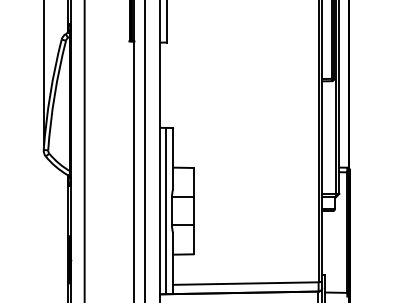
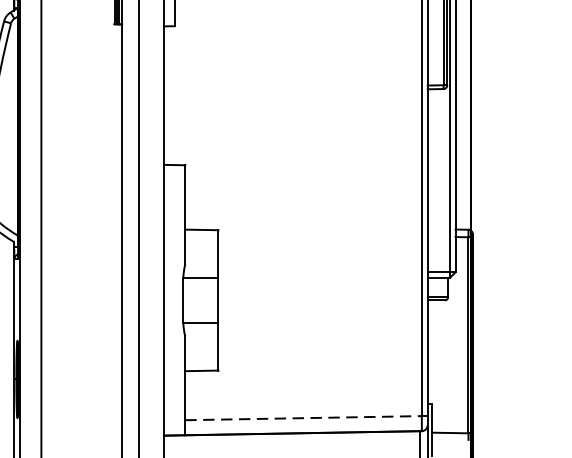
line: (165, 210) -> (172, 299), removed
line: (245, 283) -> (302, 418), solid -> dashed

